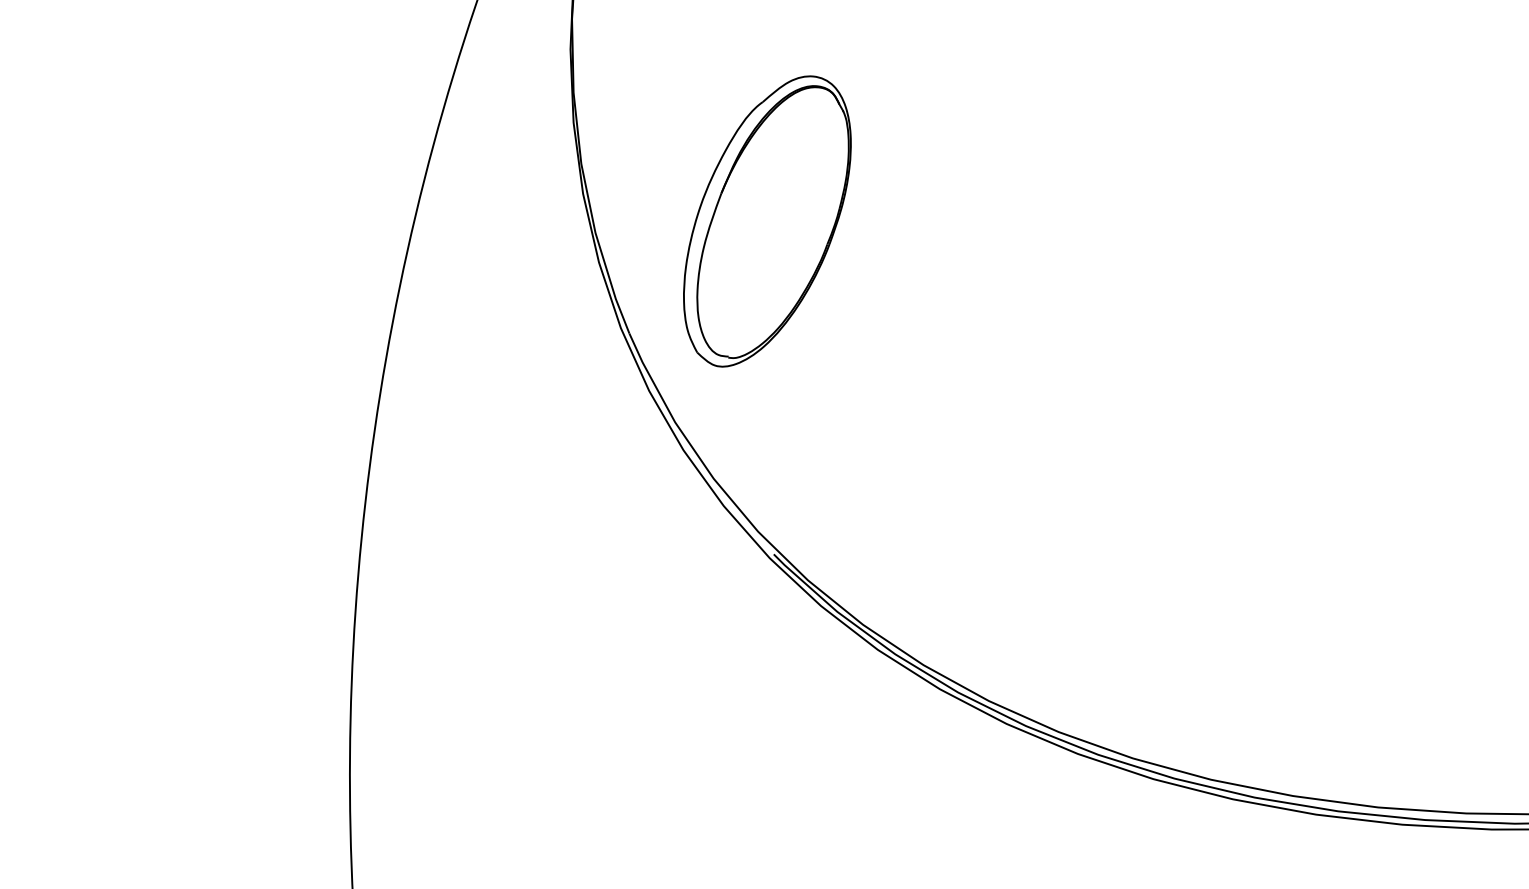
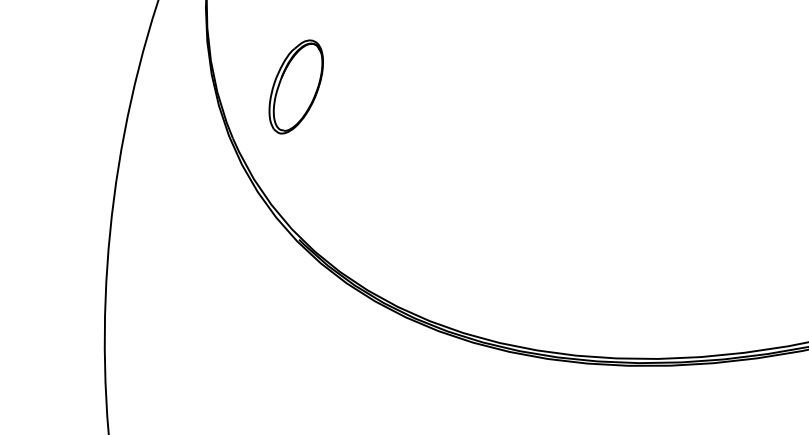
part: (768, 220) -> (296, 86), size x0.7

